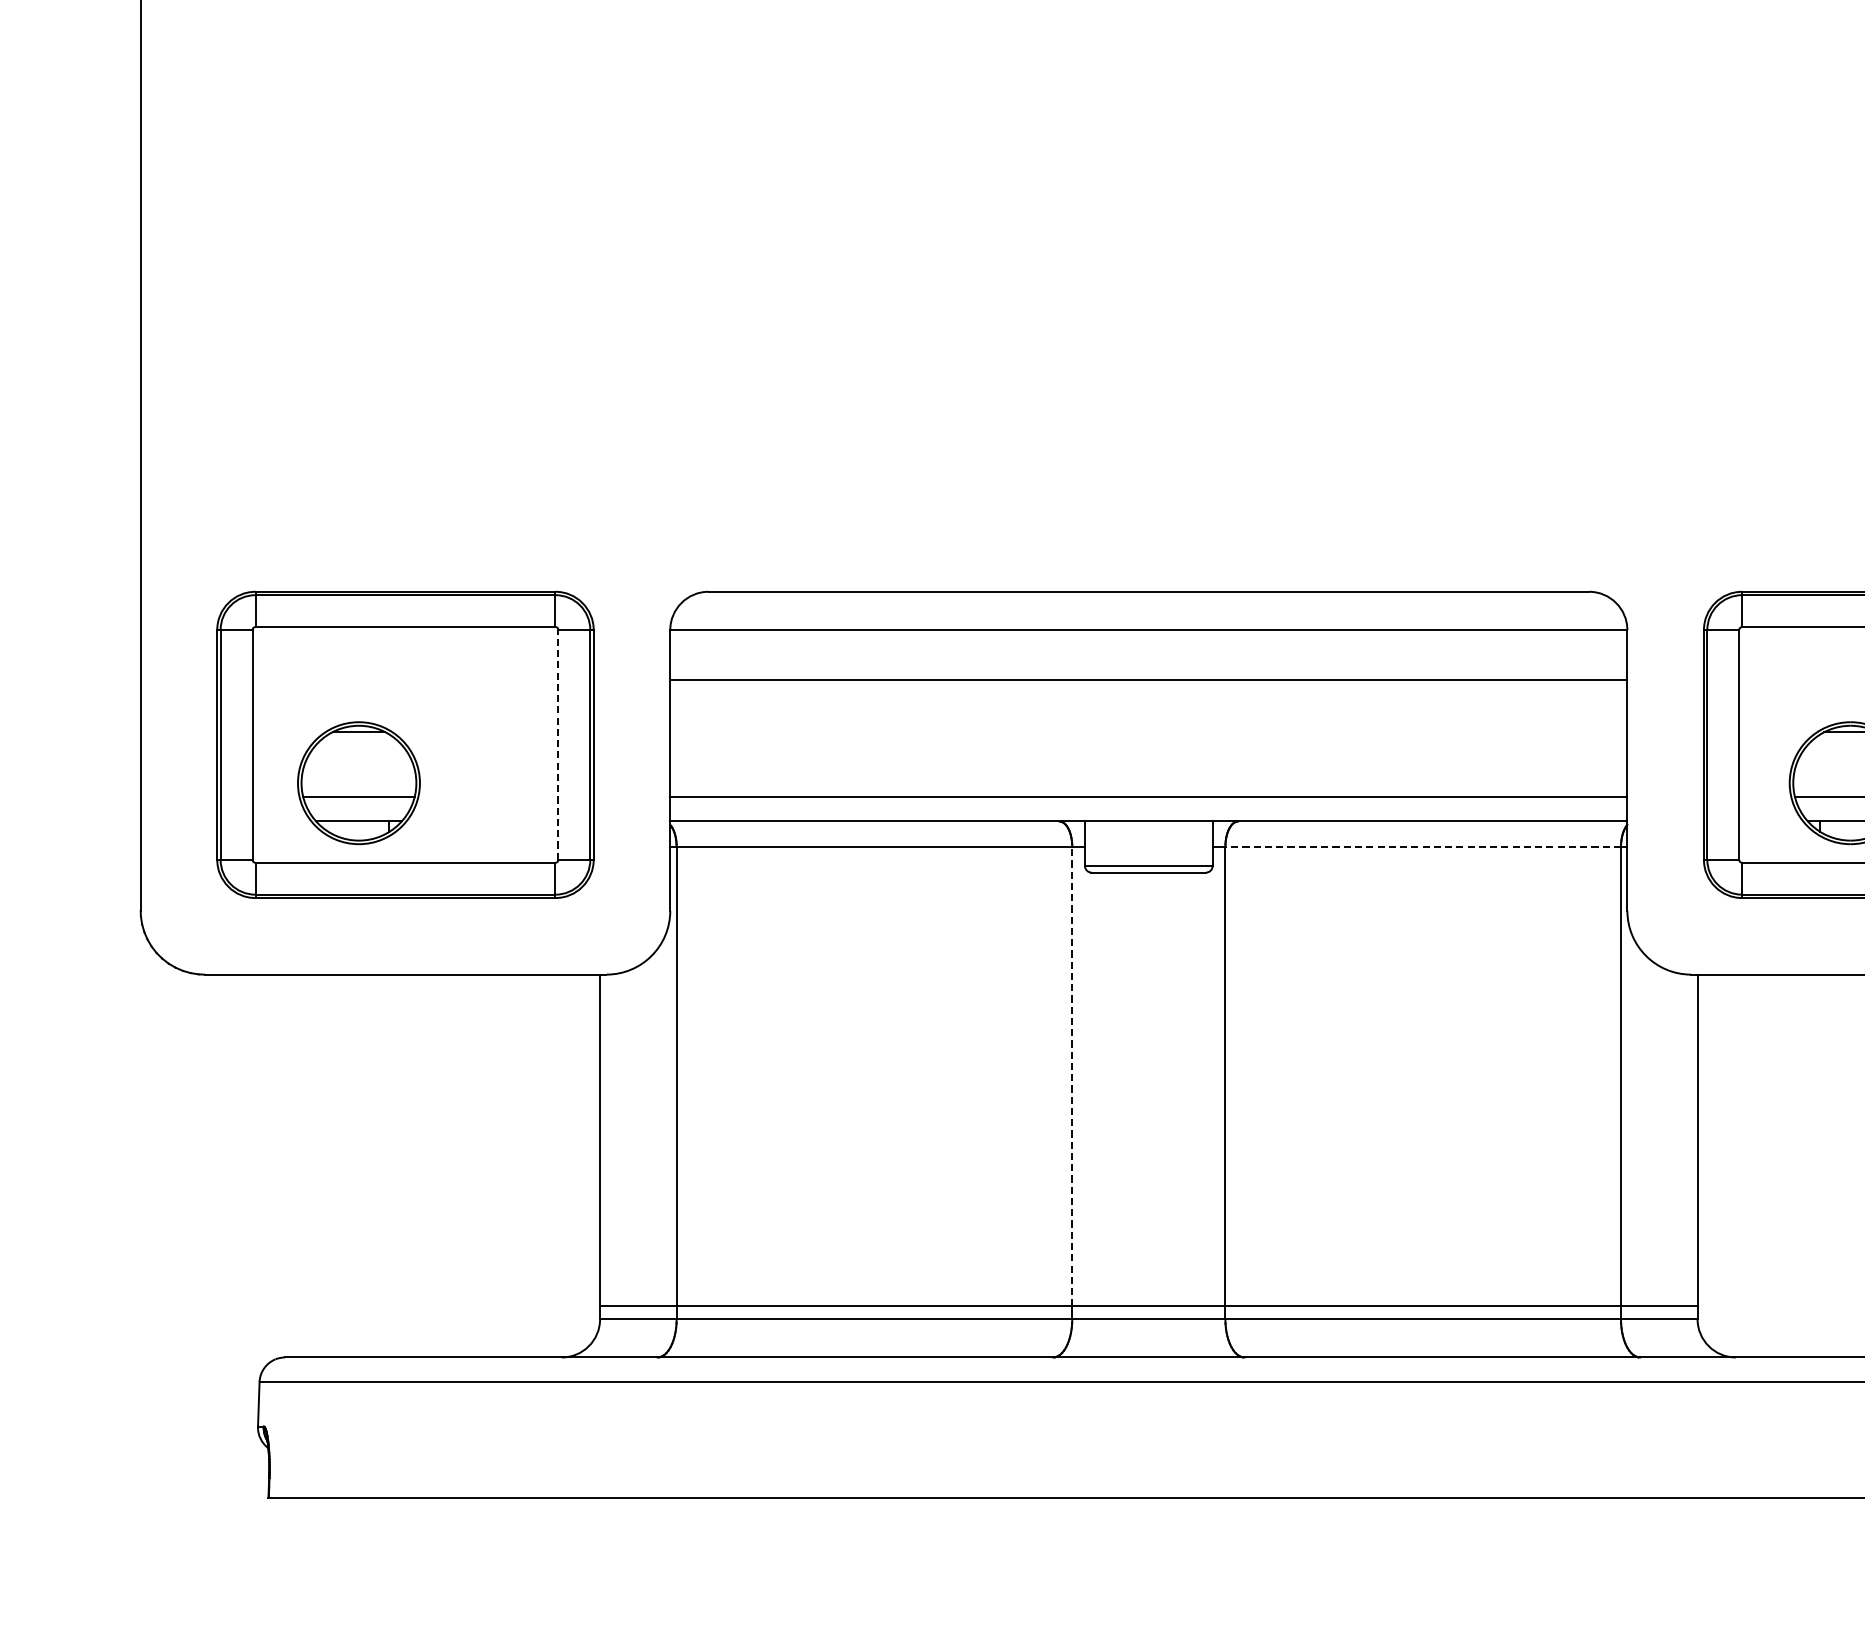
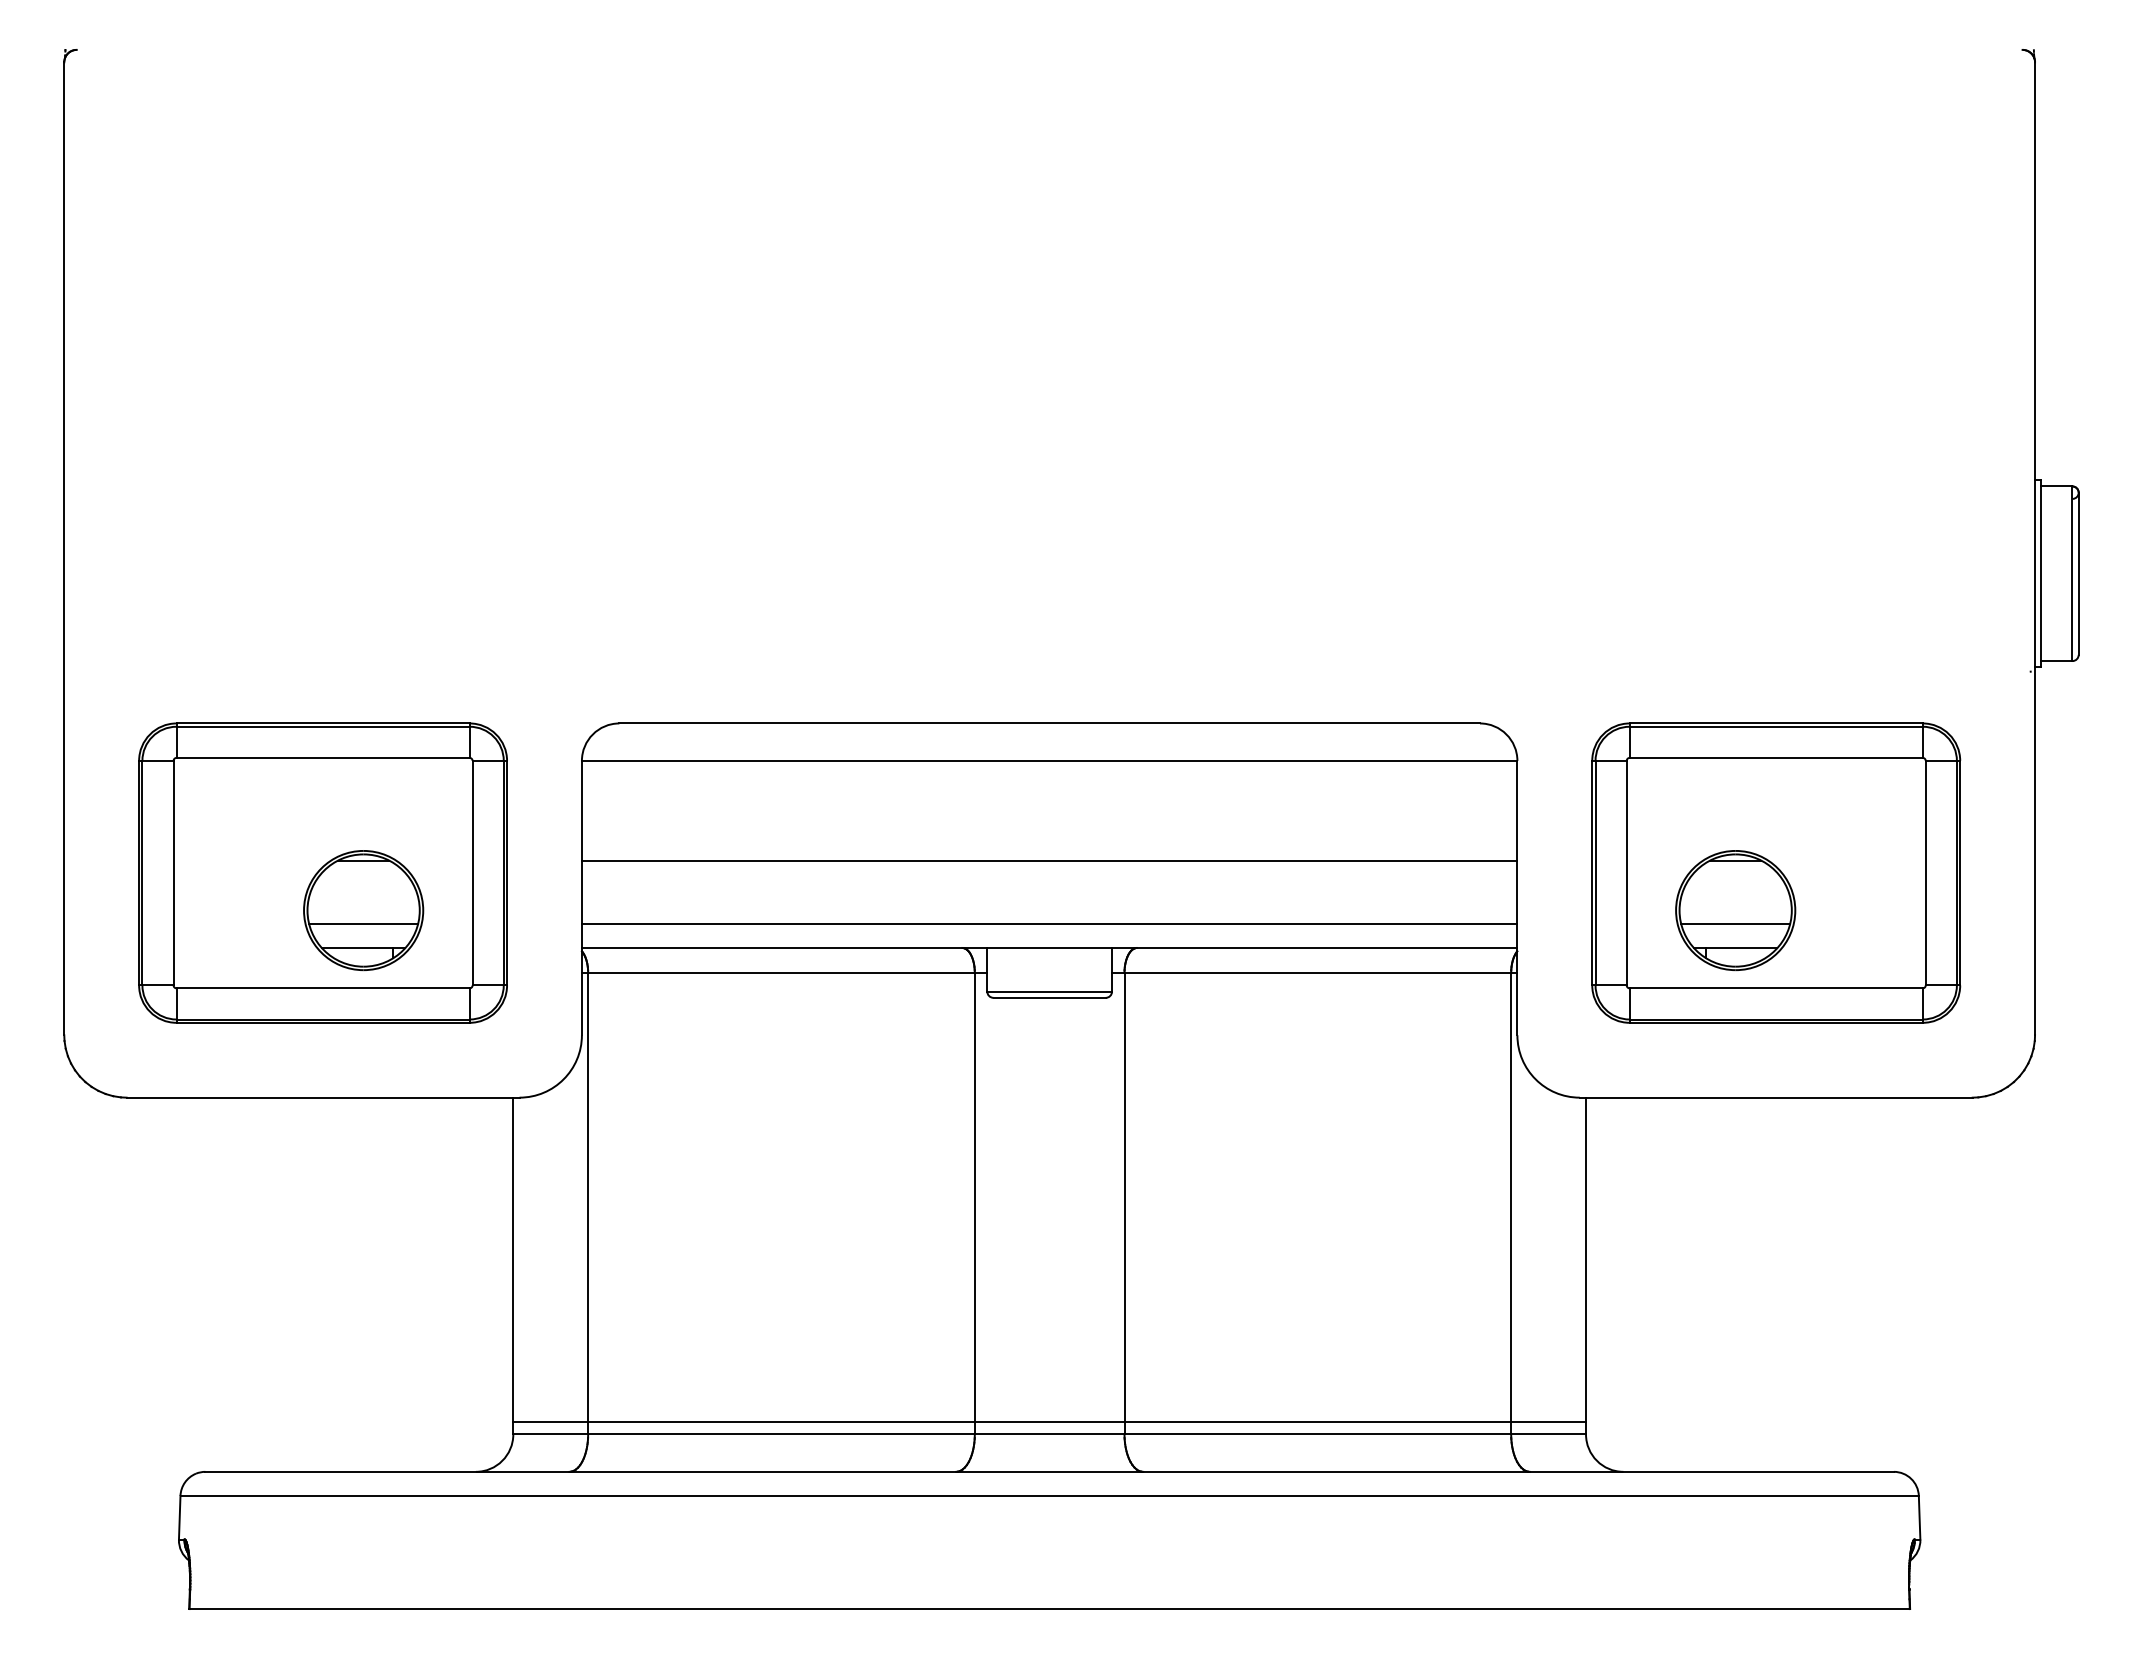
line: (1148, 679) -> (1049, 860), moved
line: (558, 744) -> (472, 872), dashed -> solid
part: (358, 783) -> (363, 910), moved
line: (1422, 846) -> (1317, 972), dashed -> solid
line: (1071, 1076) -> (974, 1197), dashed -> solid

